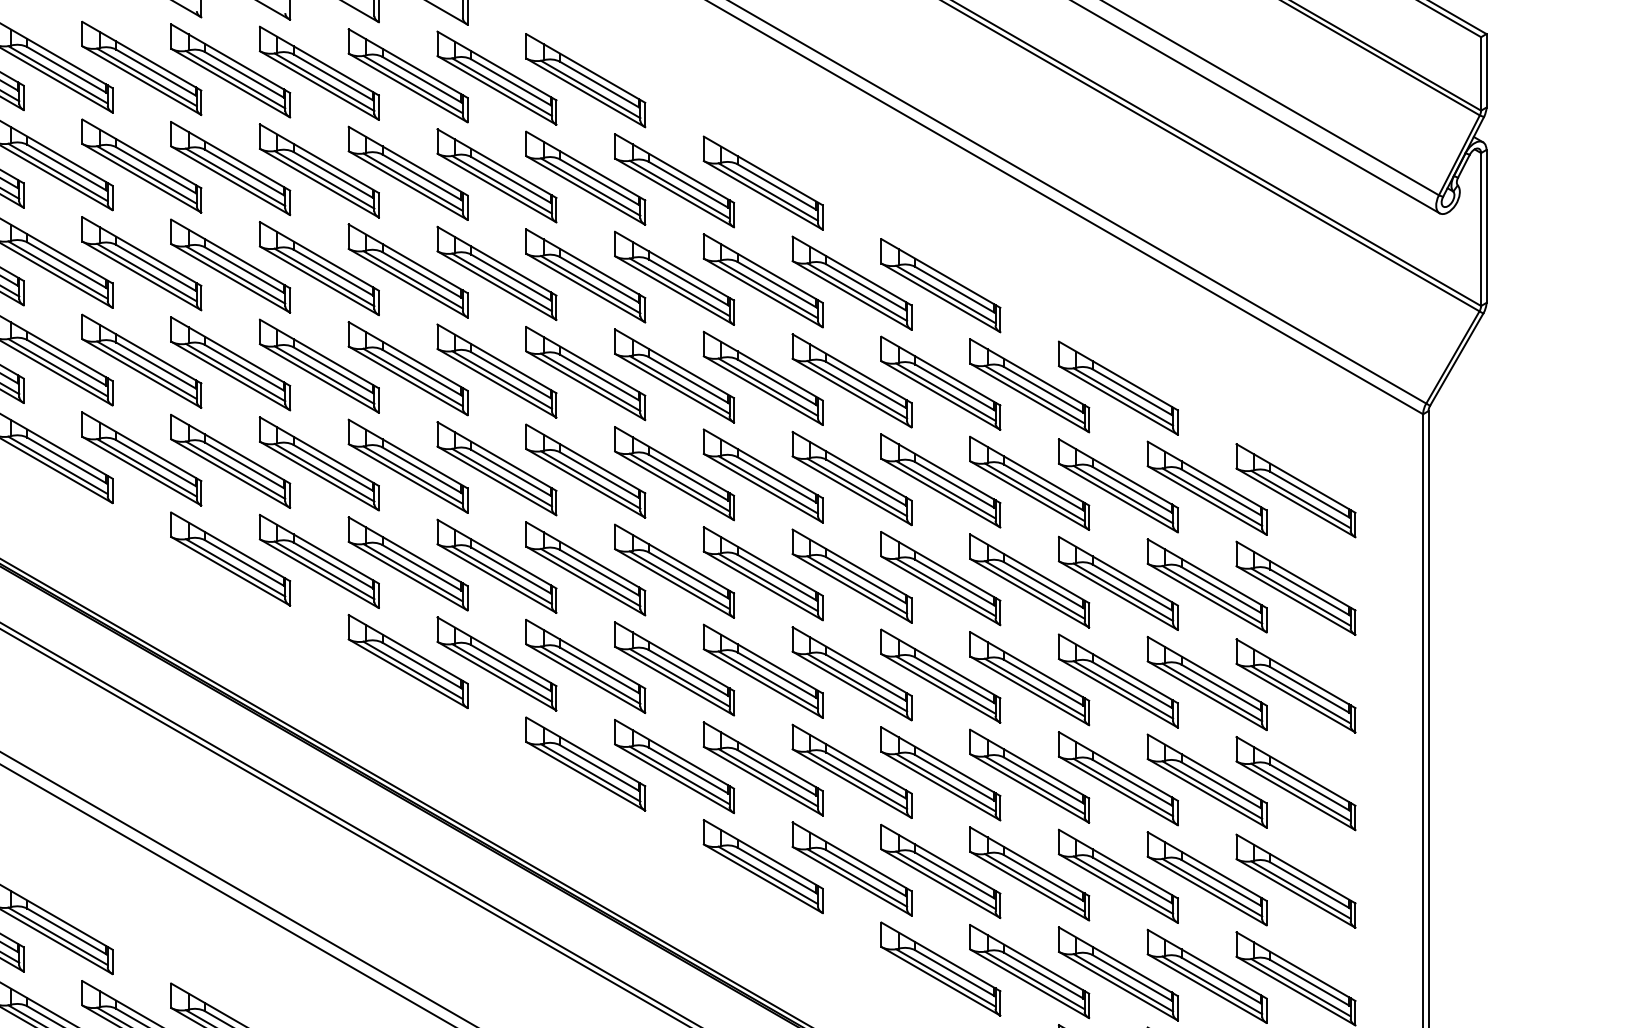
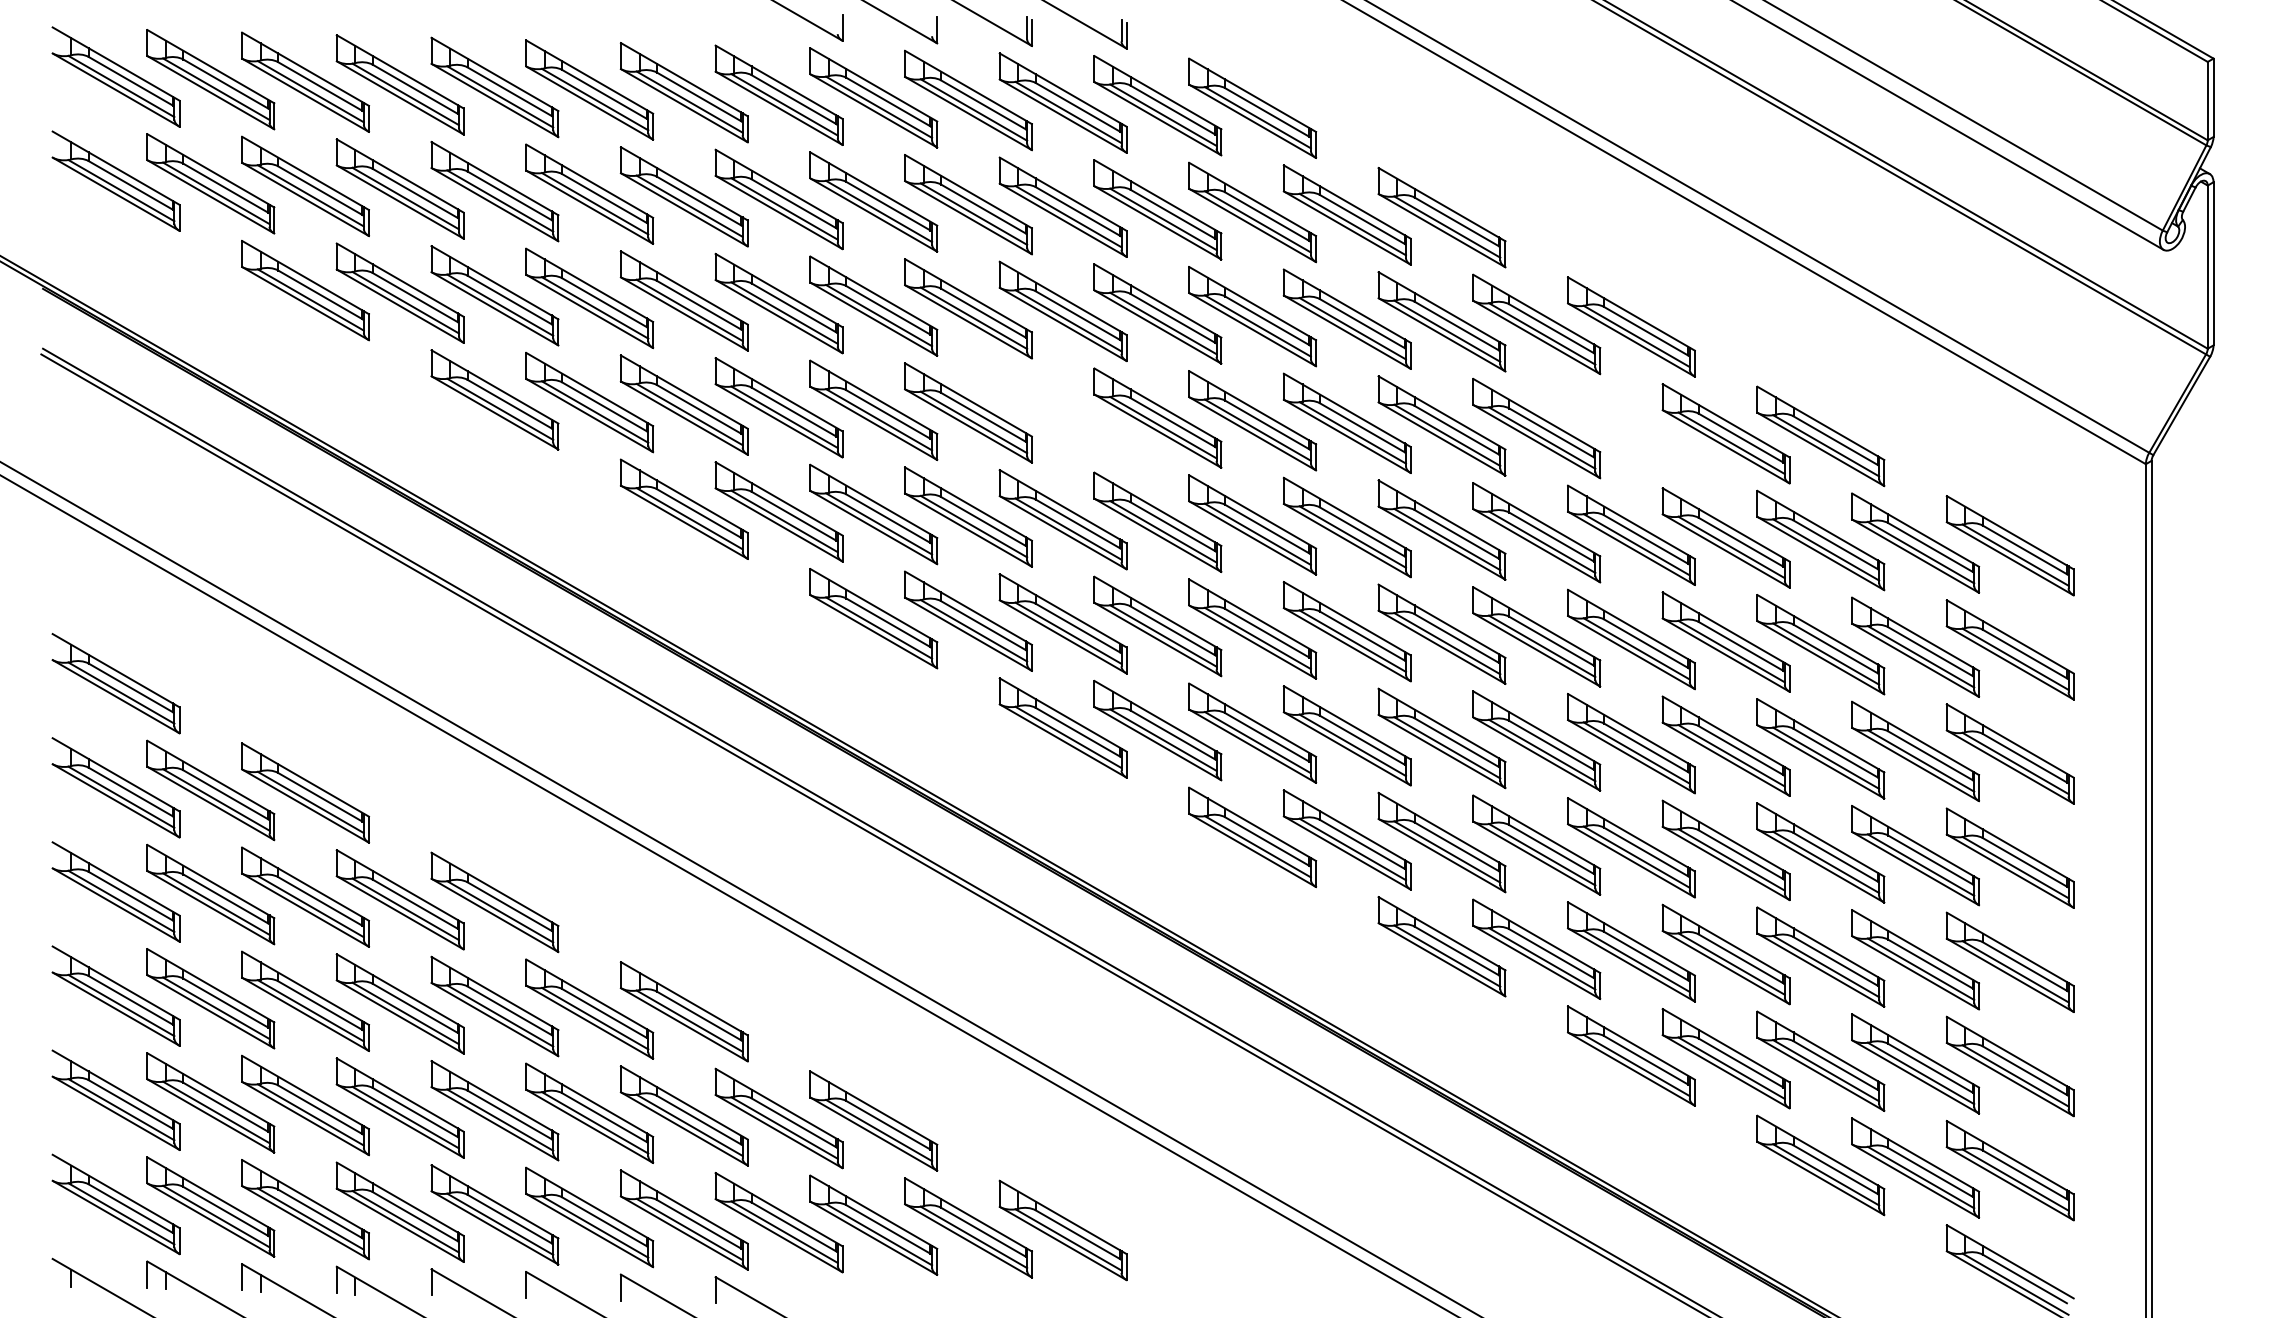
part: (407, 368) -> (1062, 415), removed
part: (940, 382) -> (1631, 430), removed

